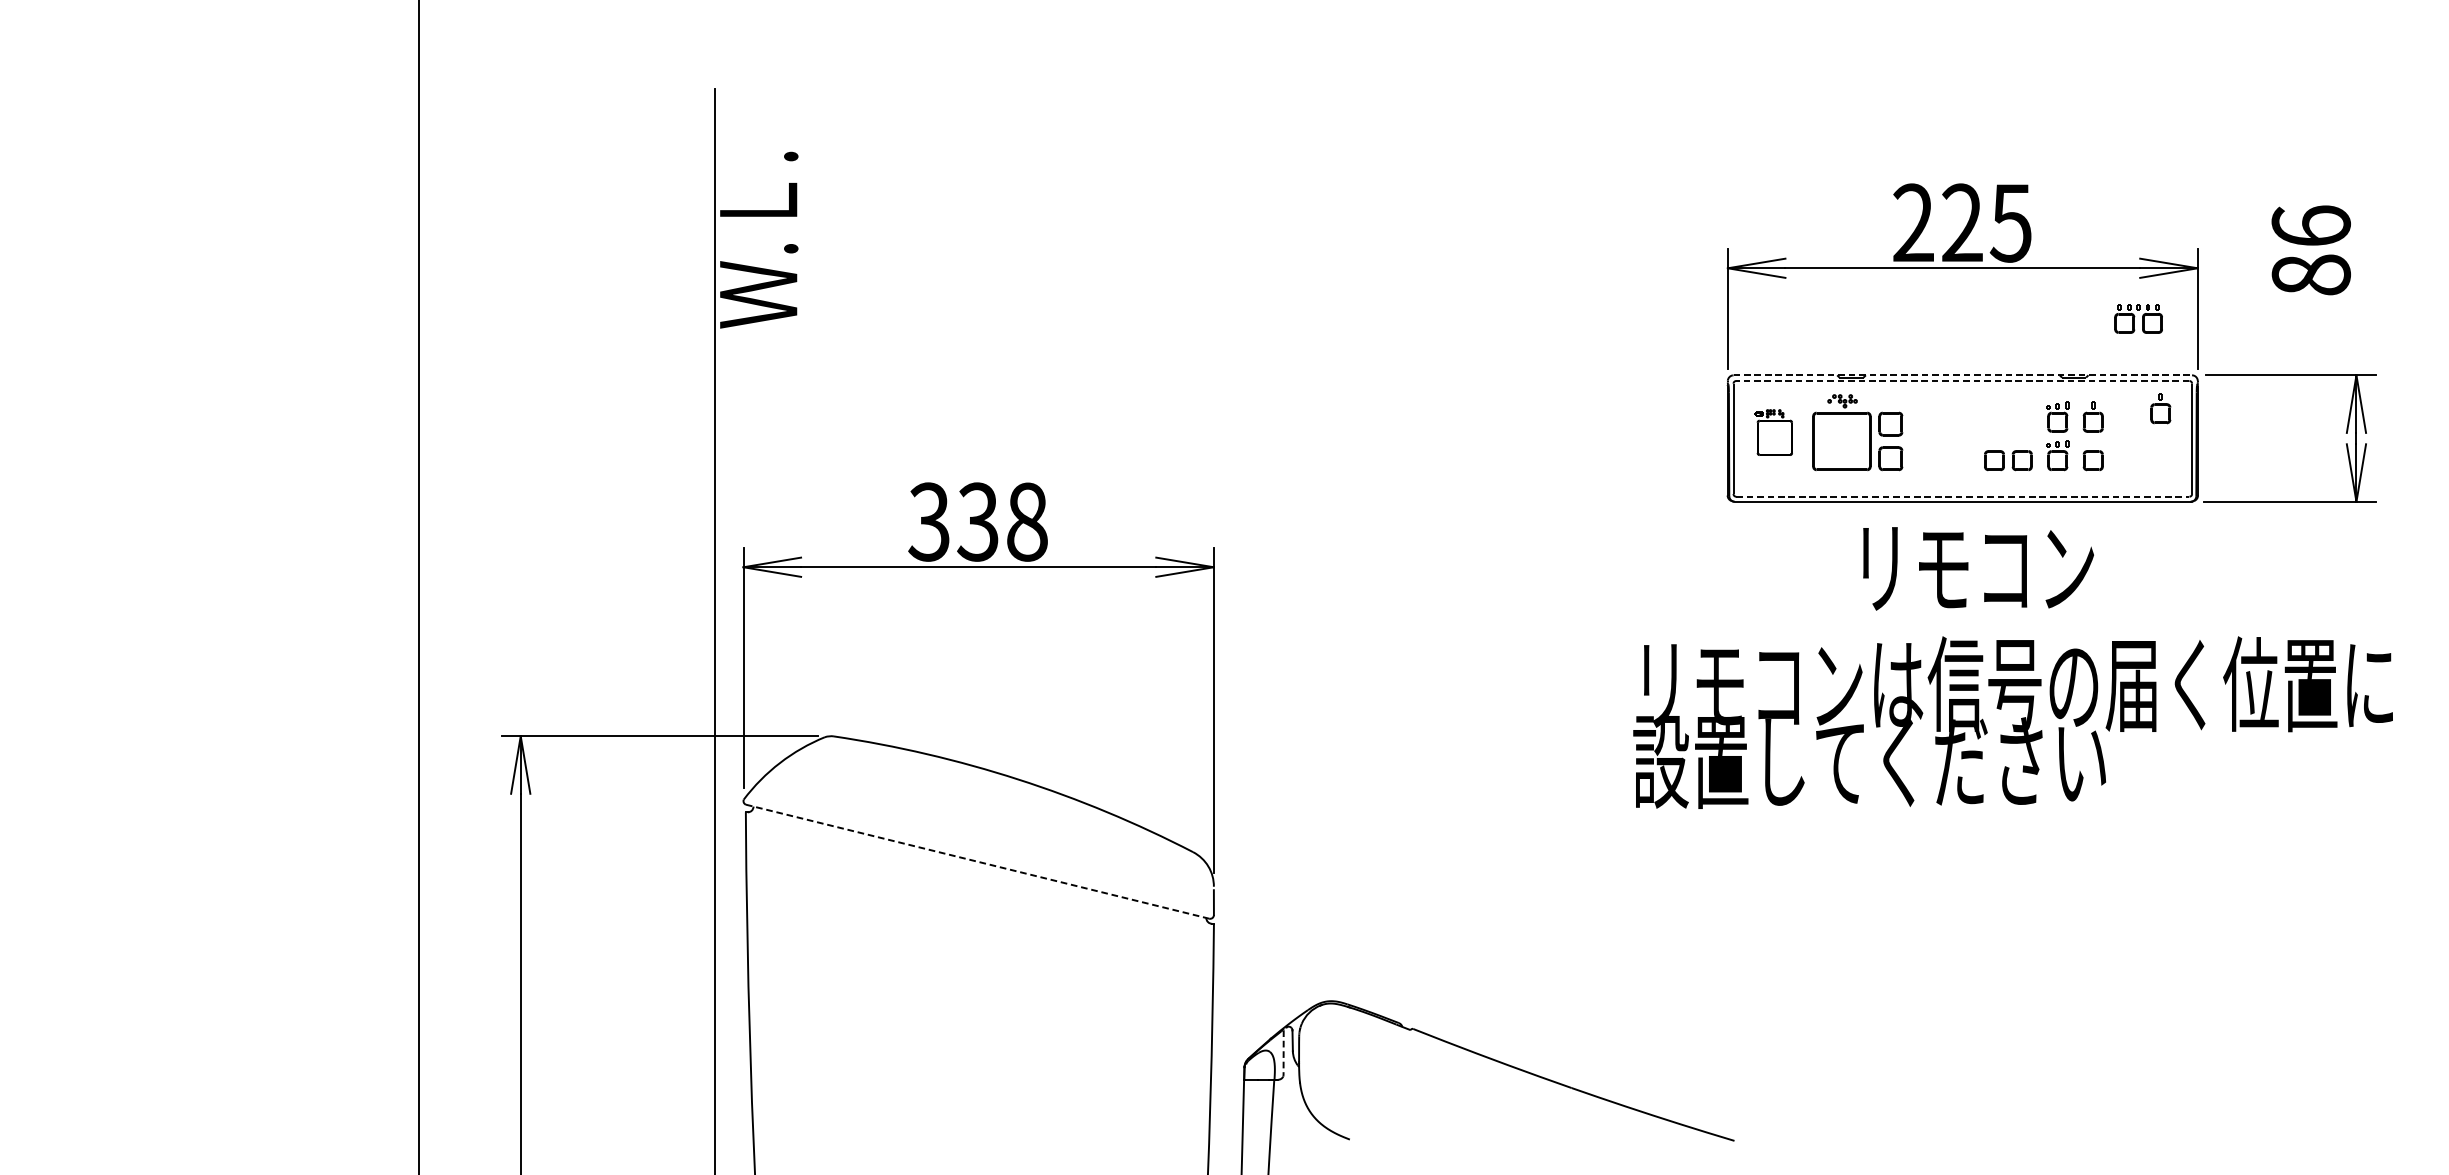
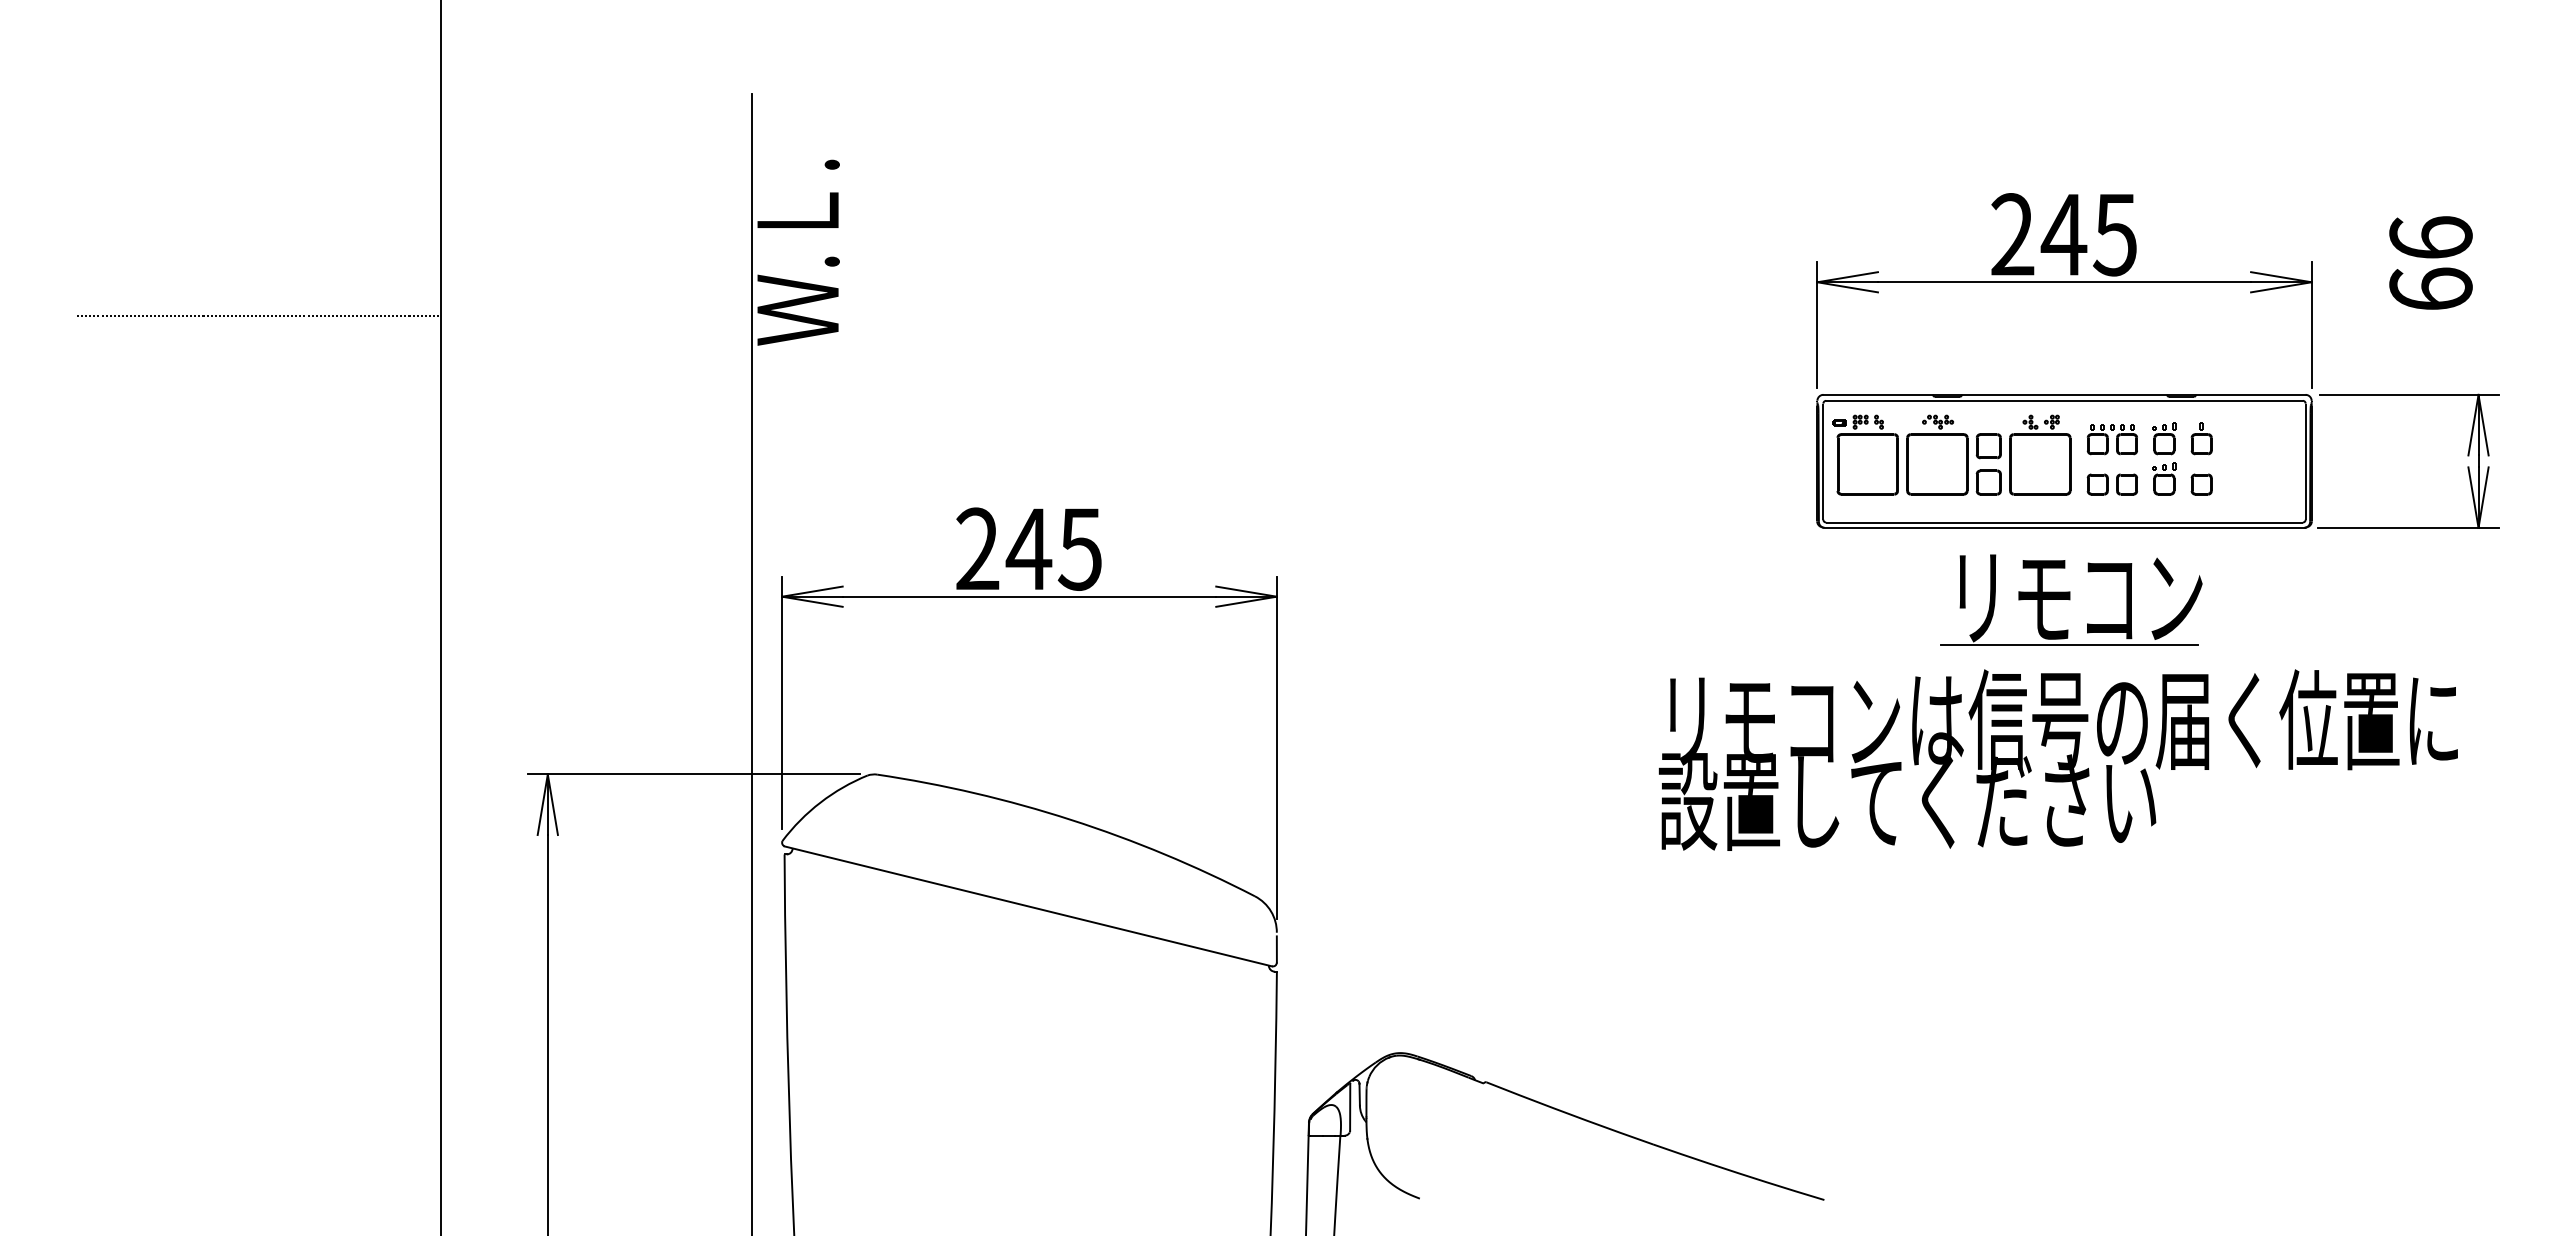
text: (1961, 222) -> (2063, 234), 225 -> 245
text: (2310, 274) -> (2430, 288), 86 -> 66
line: (245, 300) -> (258, 316), added
part: (2137, 318) -> (2111, 439), moved
line: (1963, 374) -> (2065, 394), dashed -> solid
line: (1962, 380) -> (2064, 400), dashed -> solid
part: (2160, 408) -> (2272, 429), removed
part: (1773, 432) -> (1865, 454), size x1.67
part: (1939, 432) -> (2040, 454), added
line: (1963, 496) -> (2065, 522), dashed -> solid
text: (977, 521) -> (1028, 548), 338 -> 245
line: (1967, 613) -> (2069, 645), added
text: (2012, 722) -> (2057, 759), moved
line: (977, 861) -> (1028, 906), dashed -> solid
line: (1283, 1052) -> (1350, 1107), dashed -> solid

